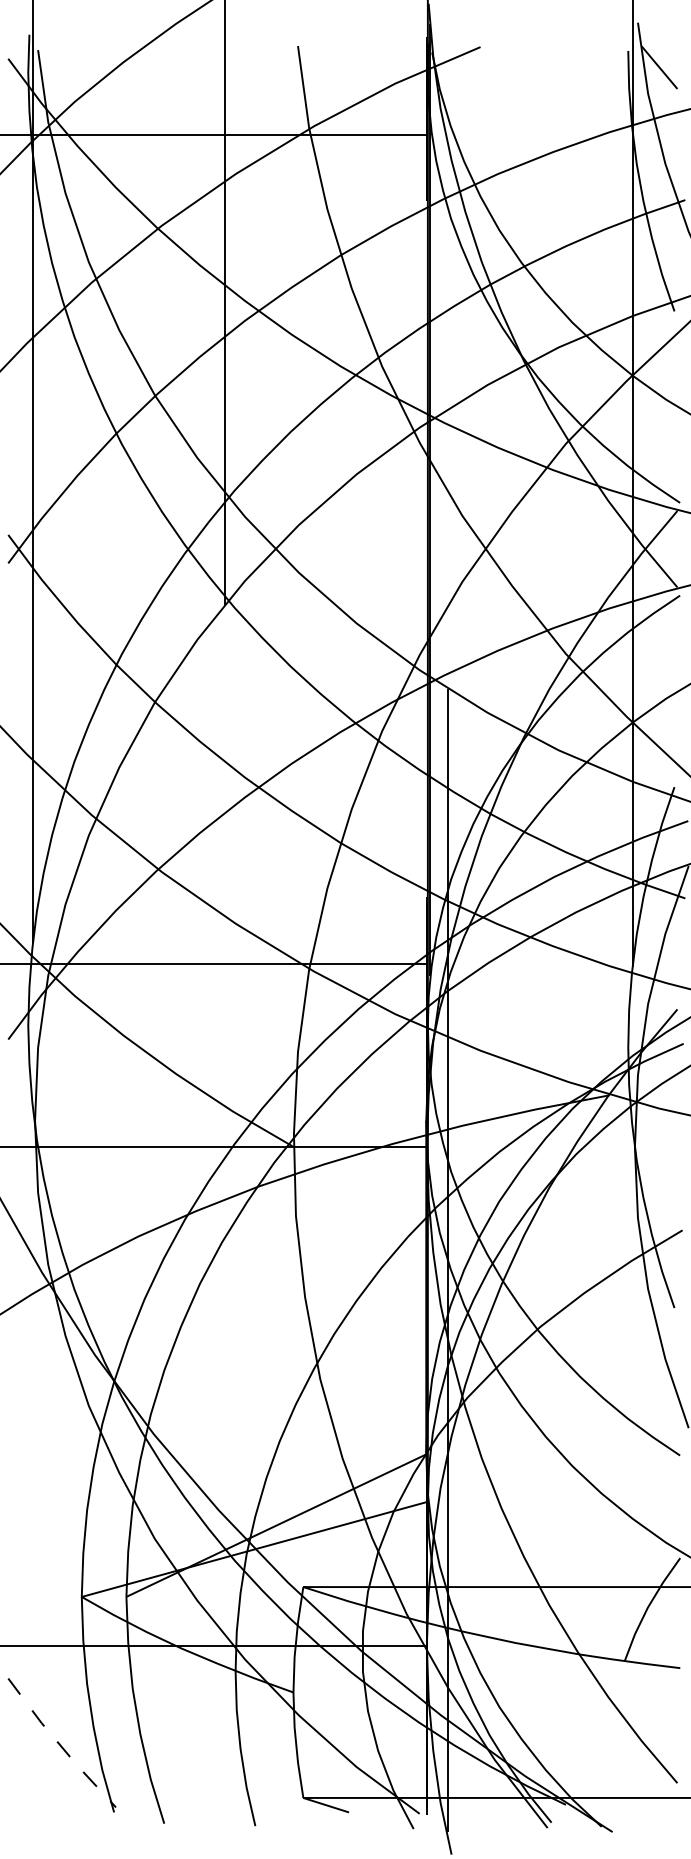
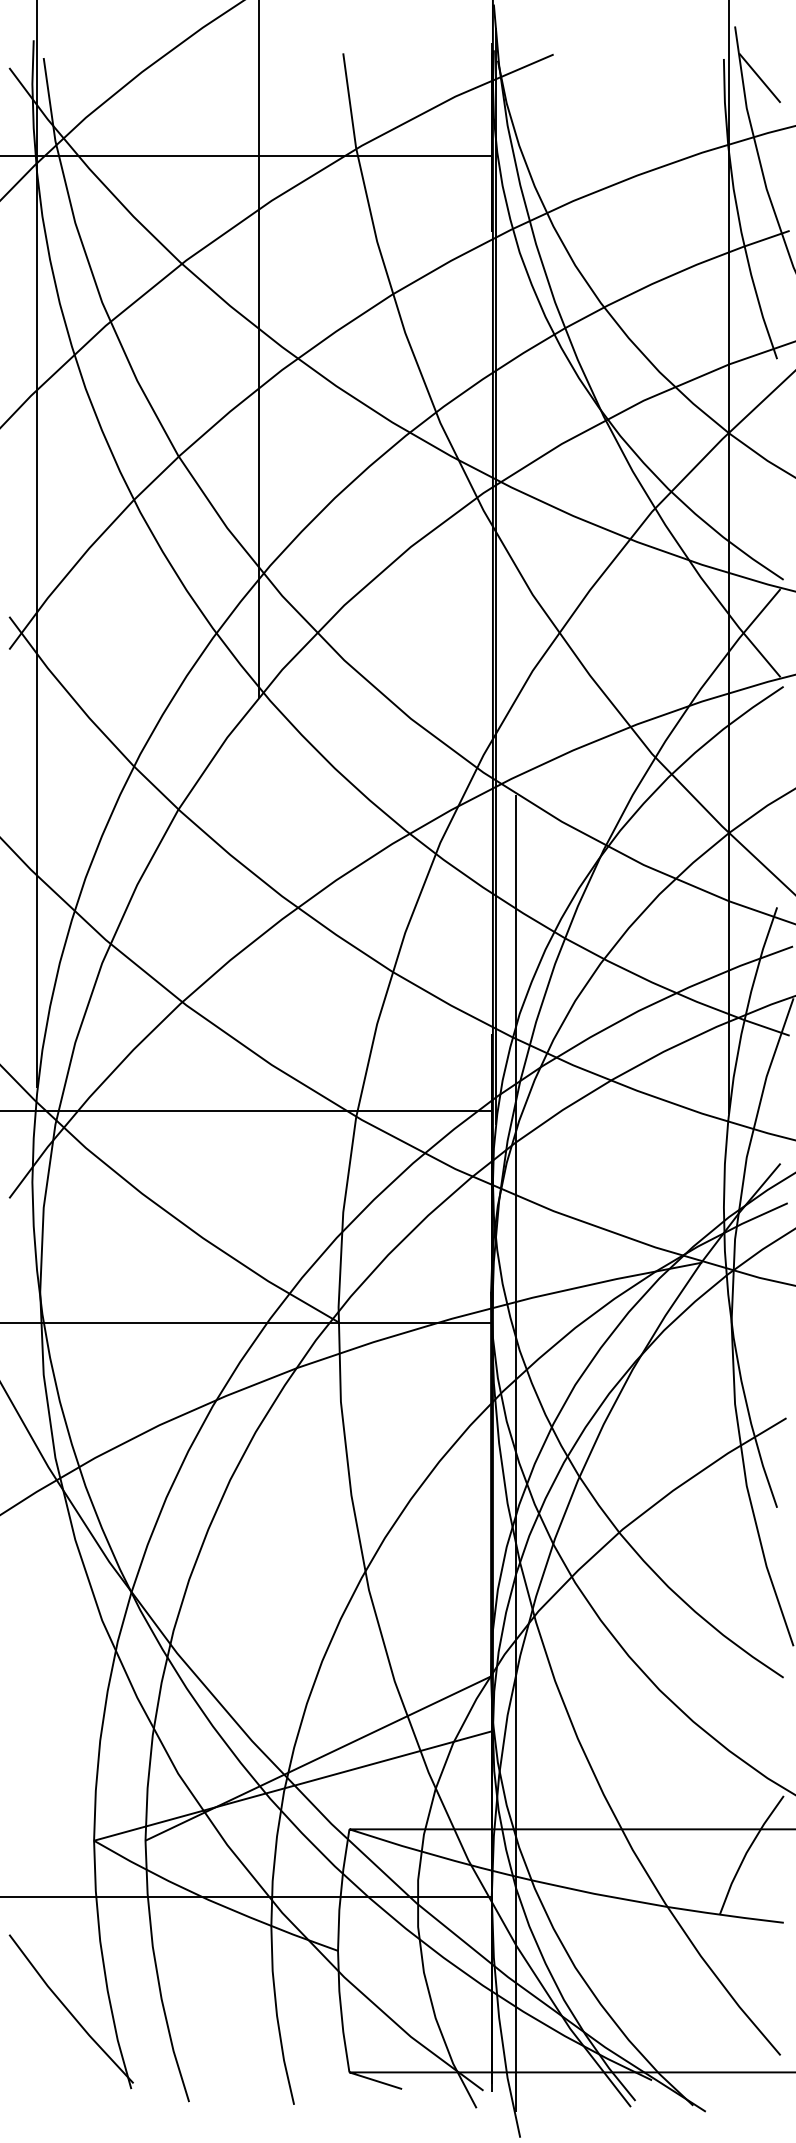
line: (60, 1745) -> (69, 2011), dashed -> solid

